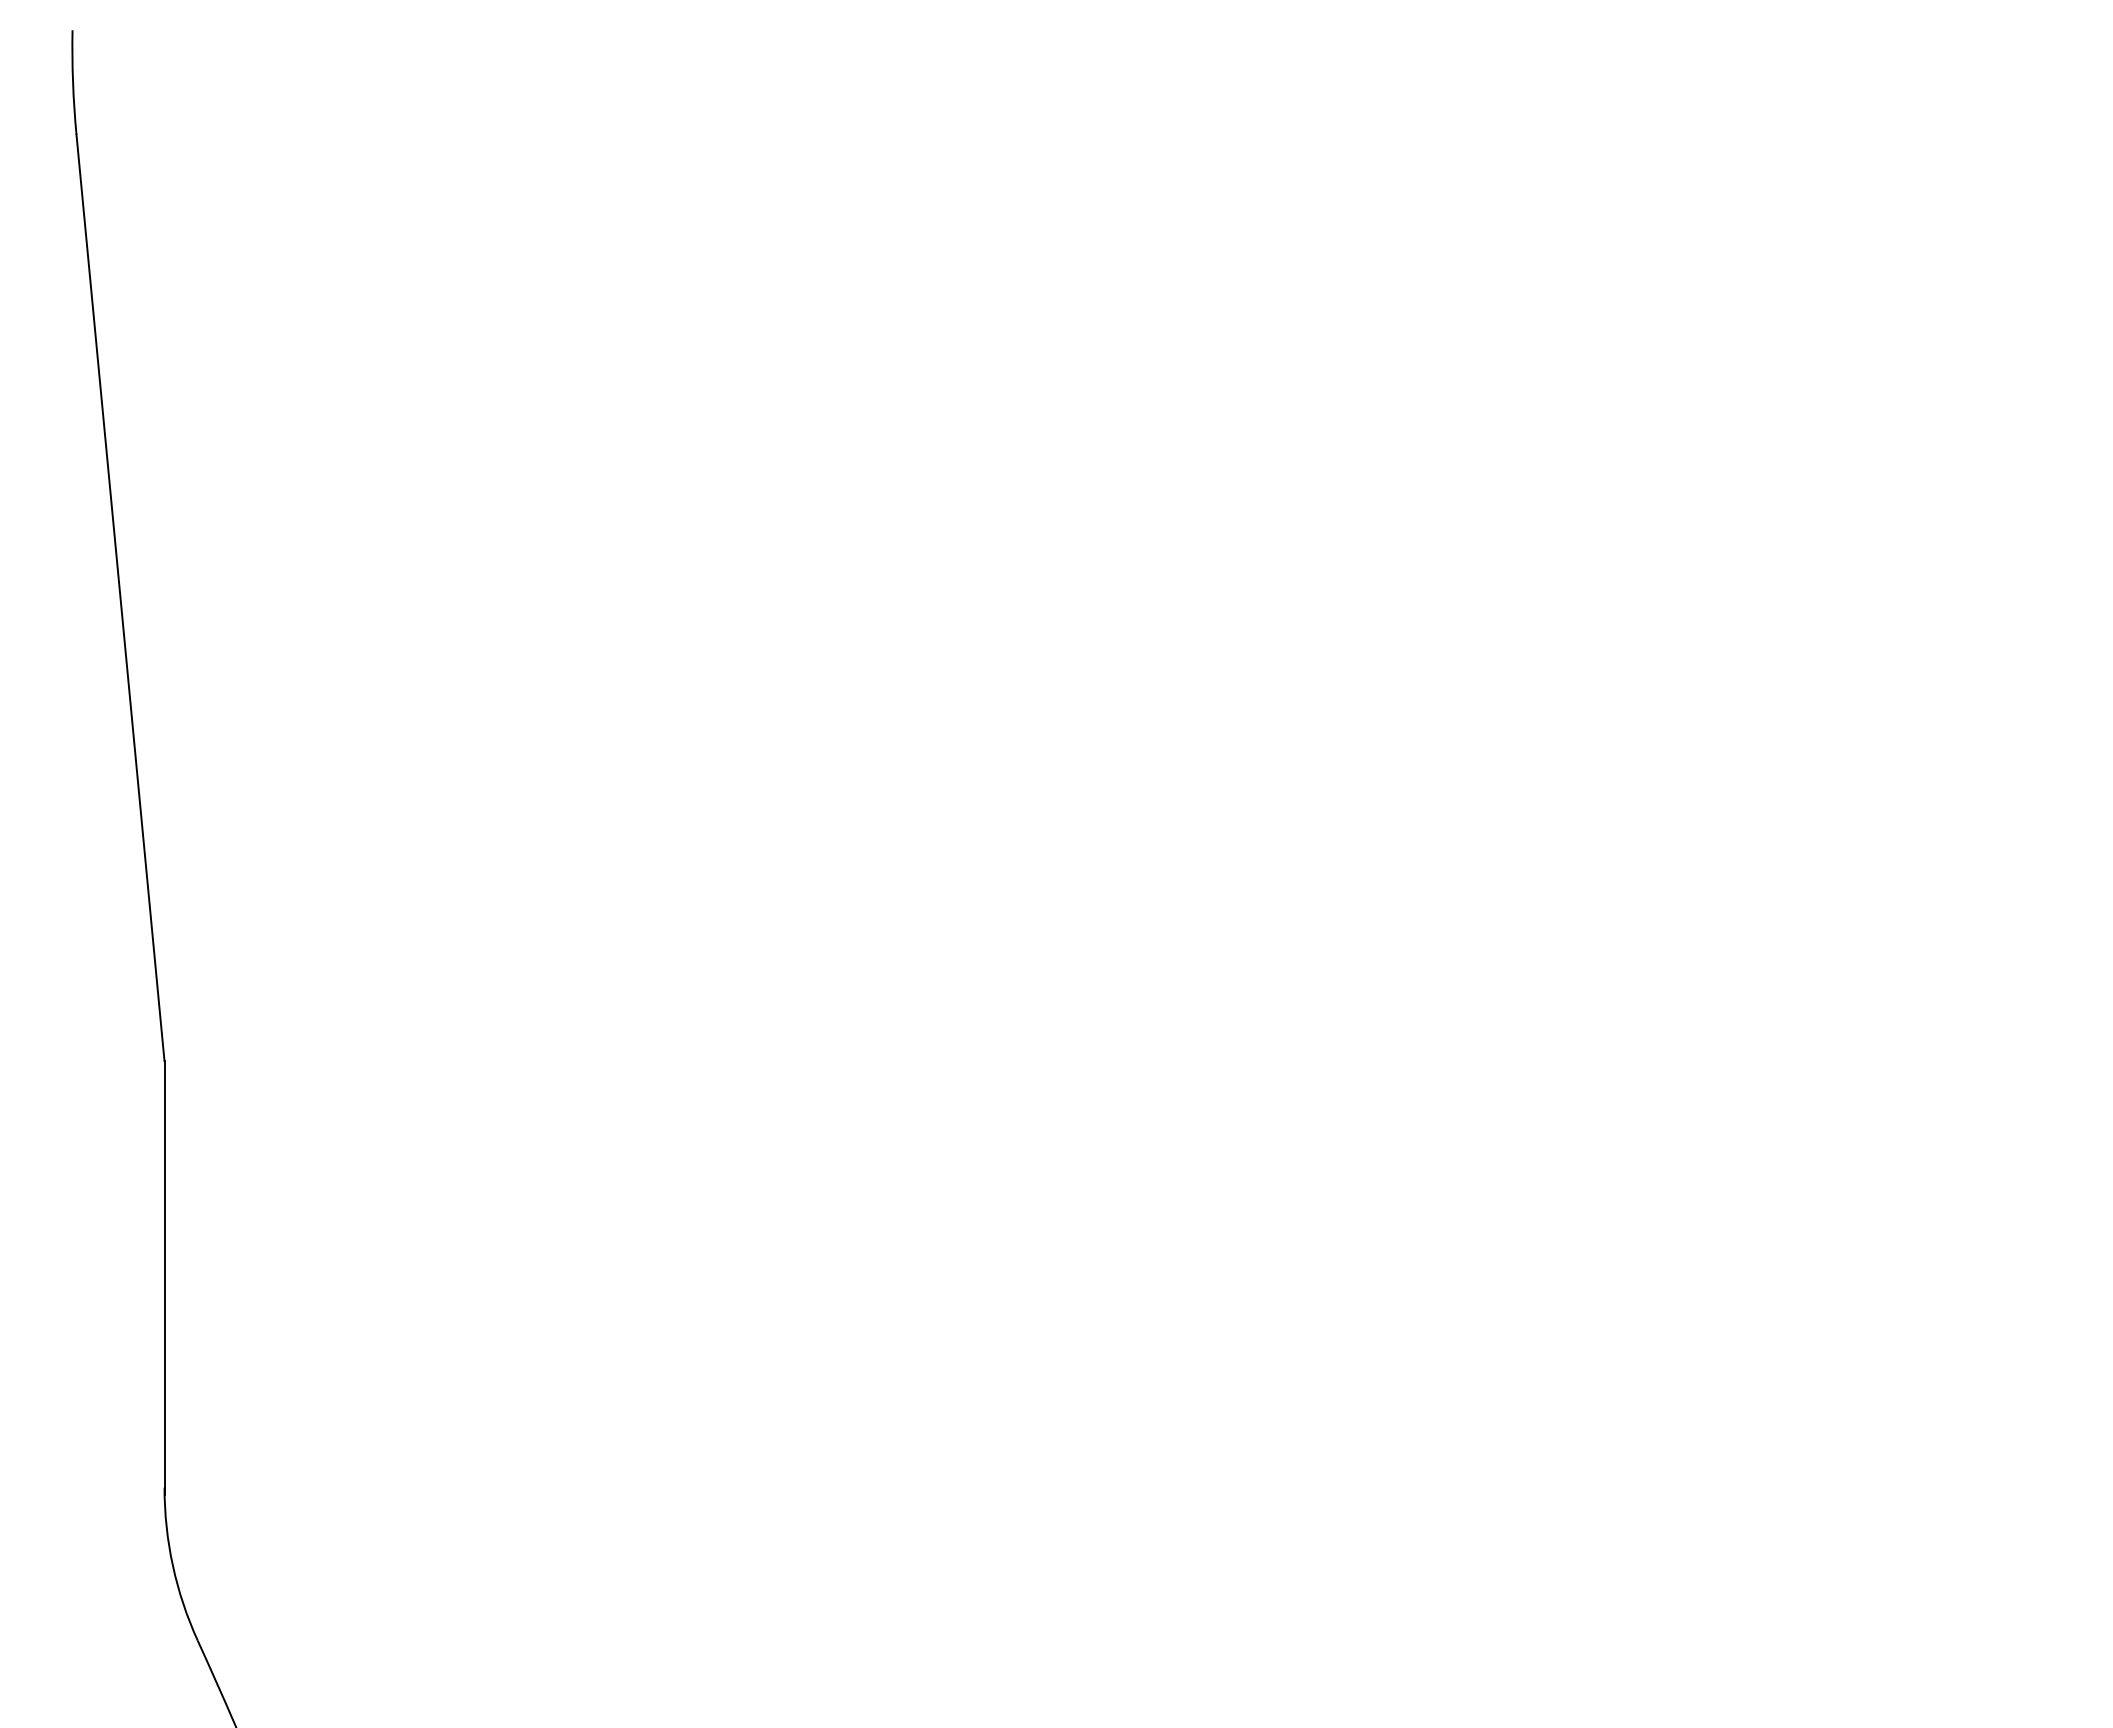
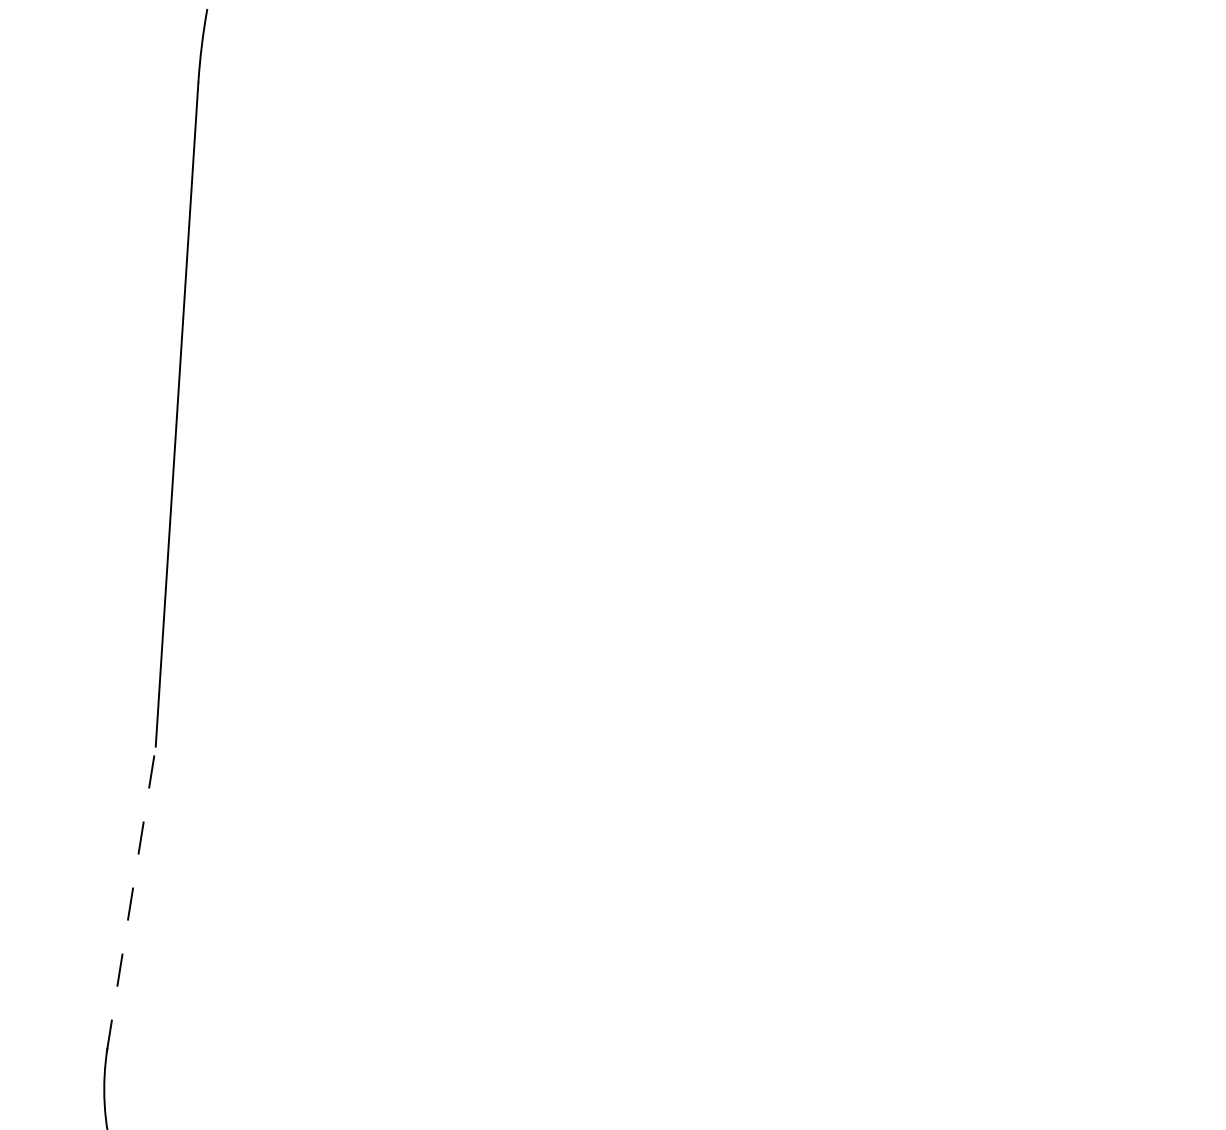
line: (164, 1277) -> (131, 899), solid -> dashed

